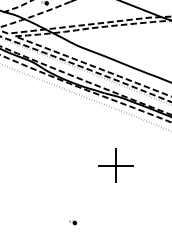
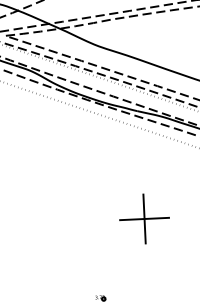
part: (115, 165) -> (143, 218), moved

